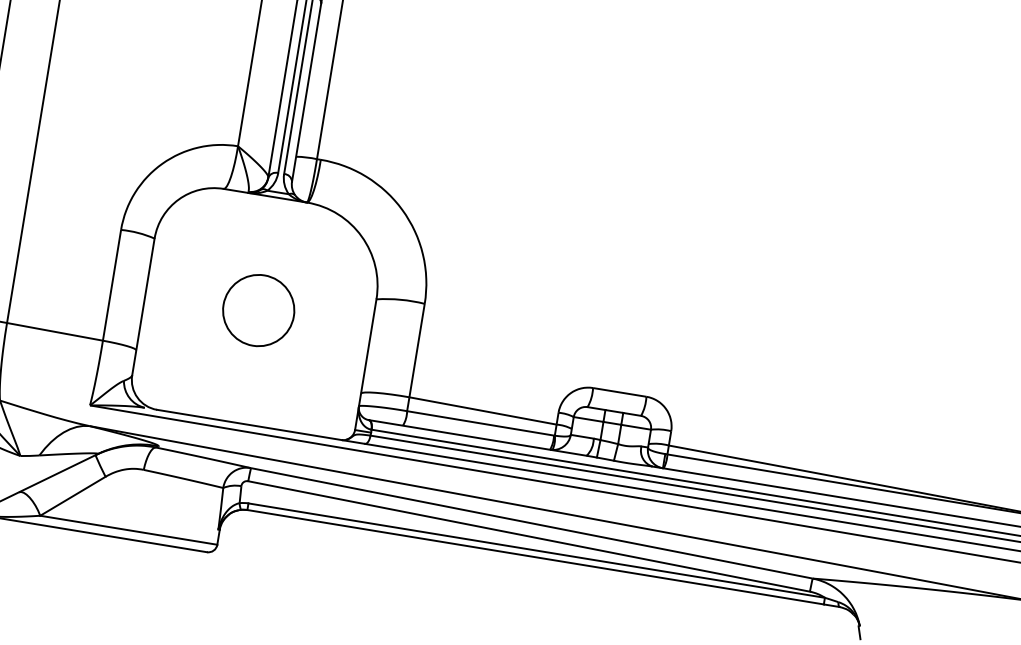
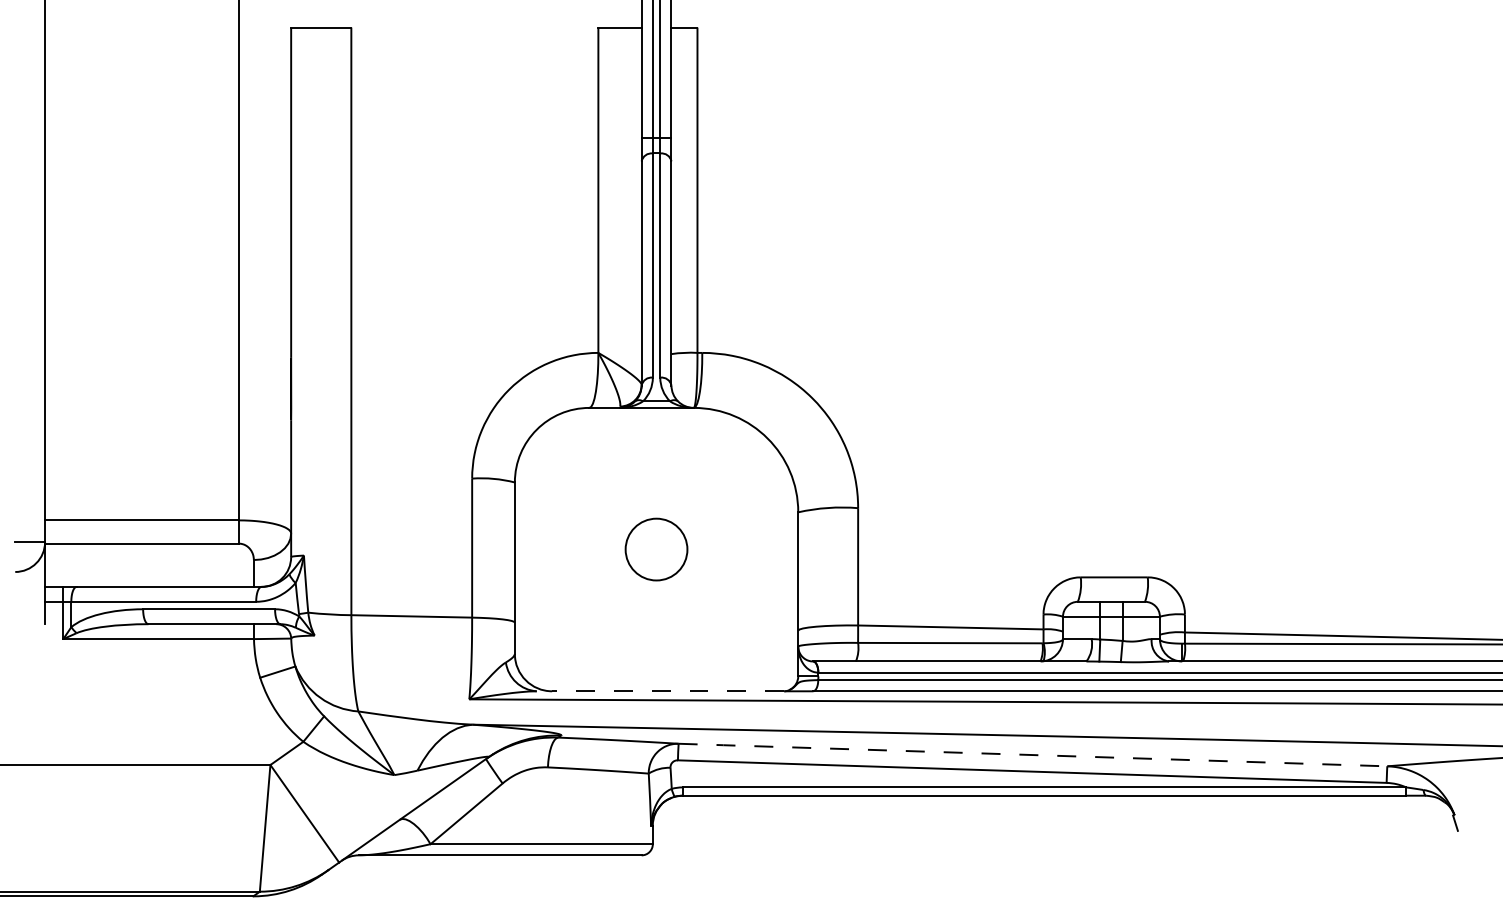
circle: (258, 310) -> (656, 549), size x0.7
line: (248, 425) -> (667, 691), solid -> dashed
line: (531, 523) -> (1032, 755), solid -> dashed

